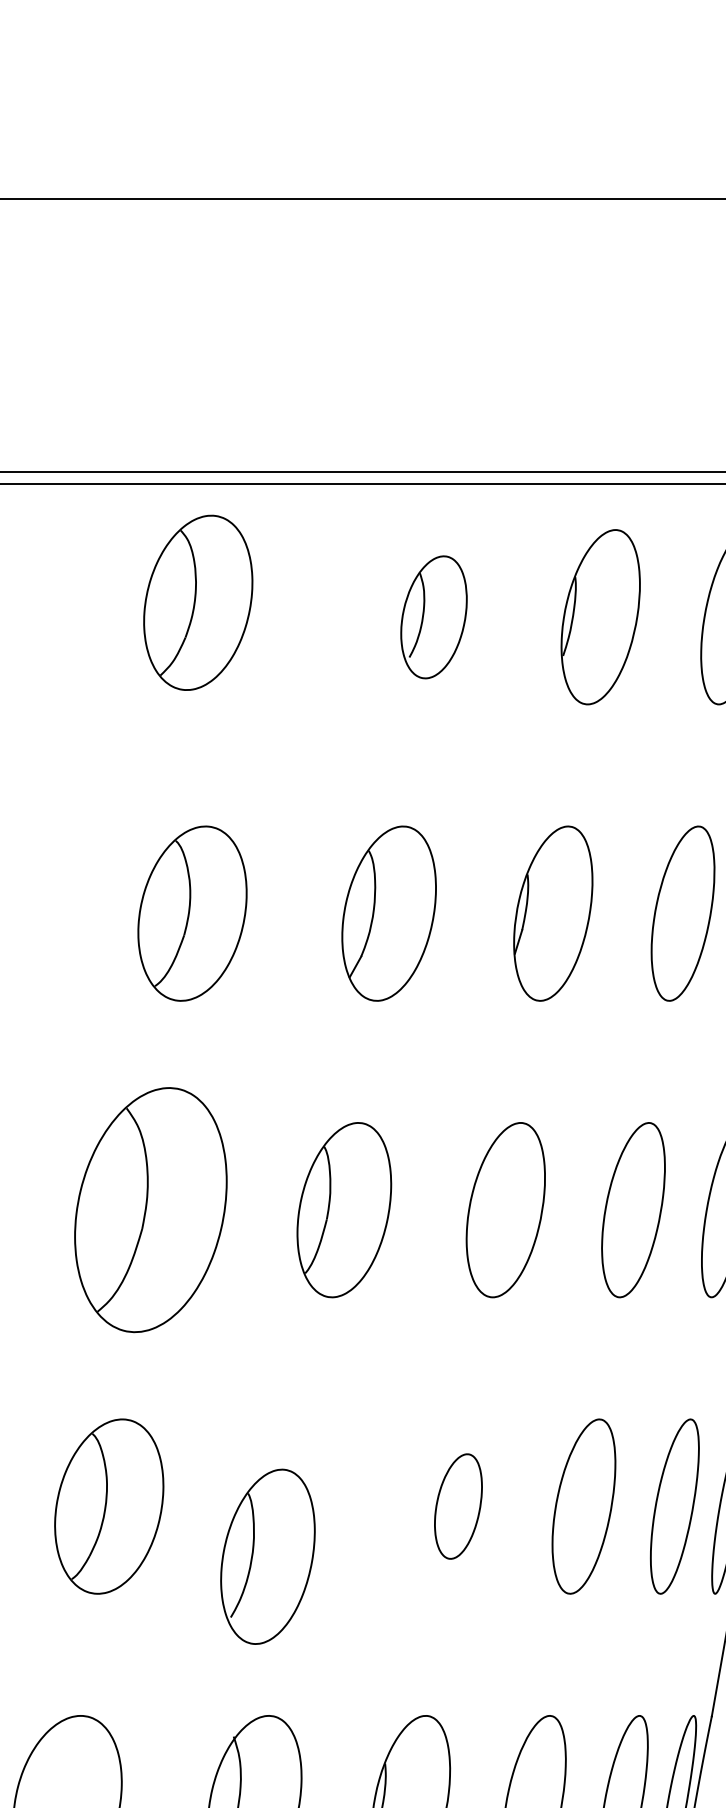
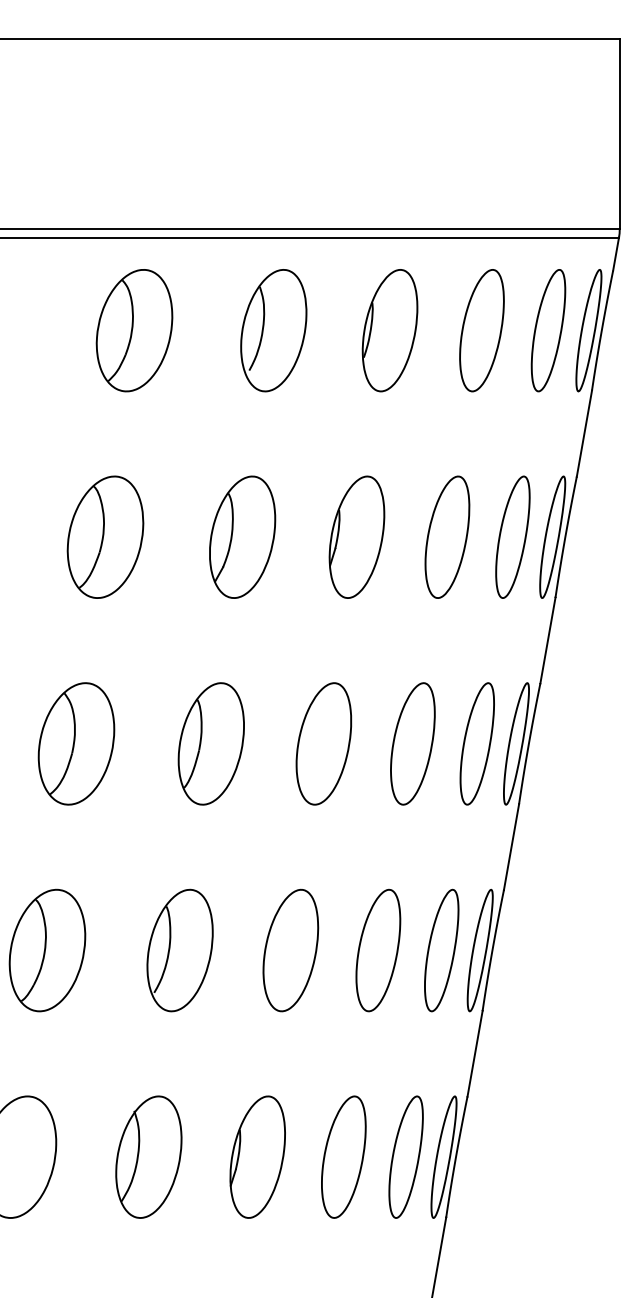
part: (198, 602) -> (134, 330), moved
part: (433, 617) -> (273, 330), size x1.43
part: (150, 1209) -> (76, 743), size x0.71
part: (457, 1506) -> (290, 950), size x1.67
part: (267, 1556) -> (179, 950), moved

